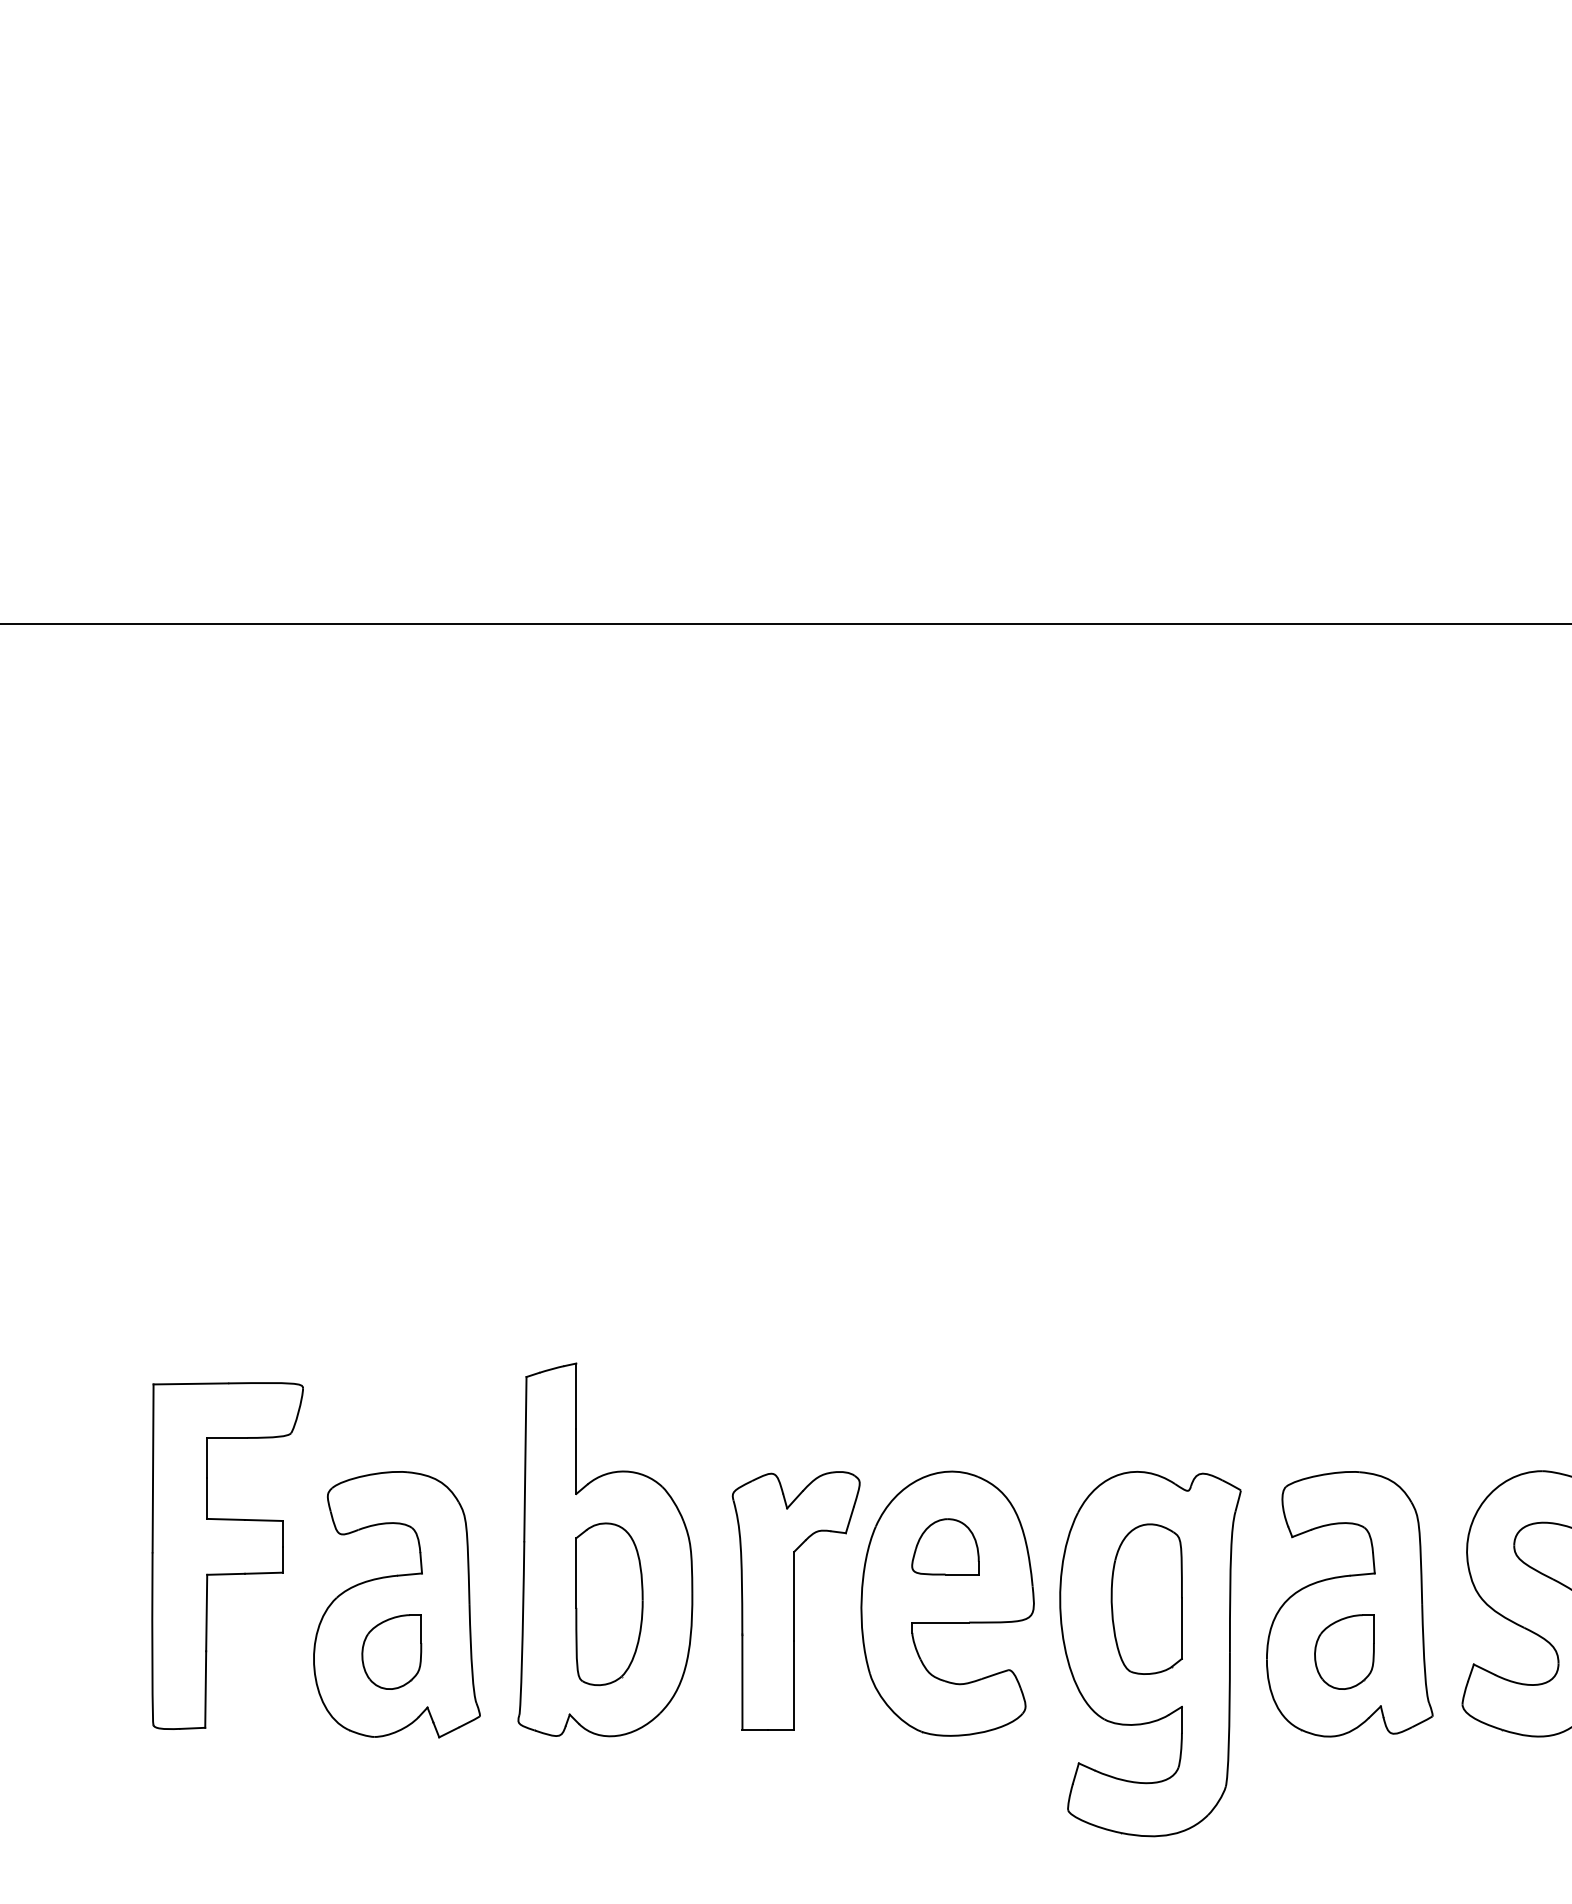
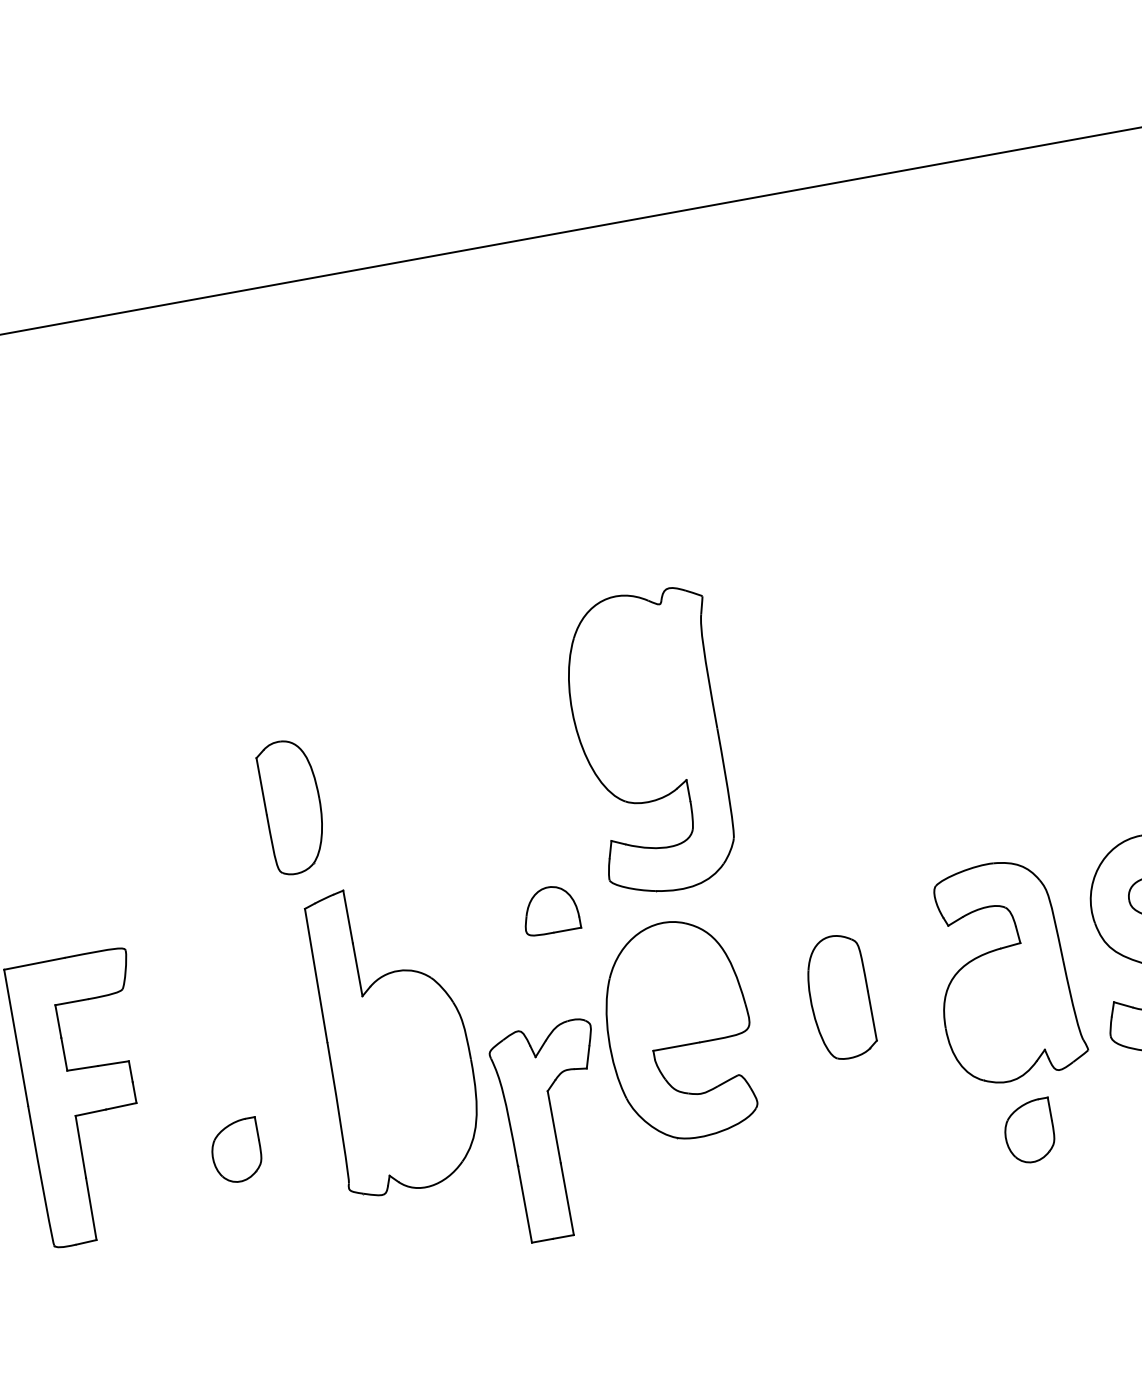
part: (945, 1546) -> (550, 909), moved
part: (795, 1600) -> (555, 1130), moved
part: (396, 1604) -> (233, 1112), removed
part: (609, 1604) -> (293, 806), moved
part: (1344, 1651) -> (1029, 1131), moved
part: (1150, 1654) -> (653, 742), moved

